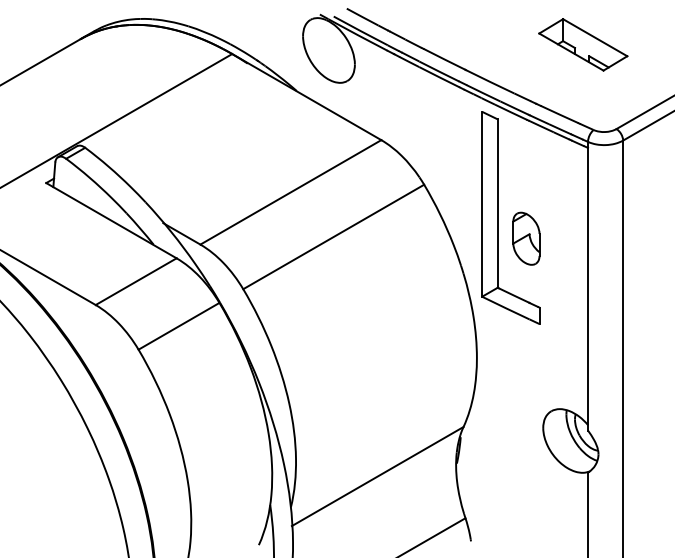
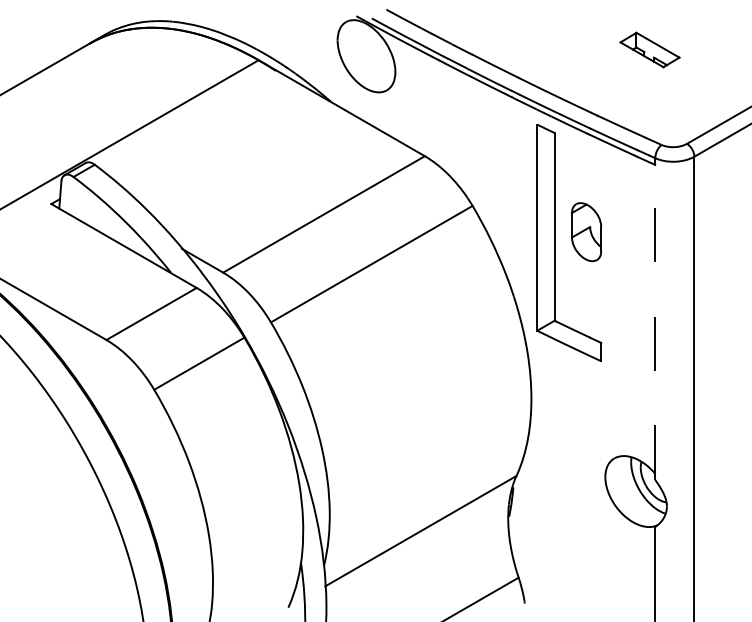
part: (582, 44) -> (649, 49), size x0.6
part: (526, 239) -> (586, 232), moved
line: (588, 289) -> (655, 322), solid -> dashed

